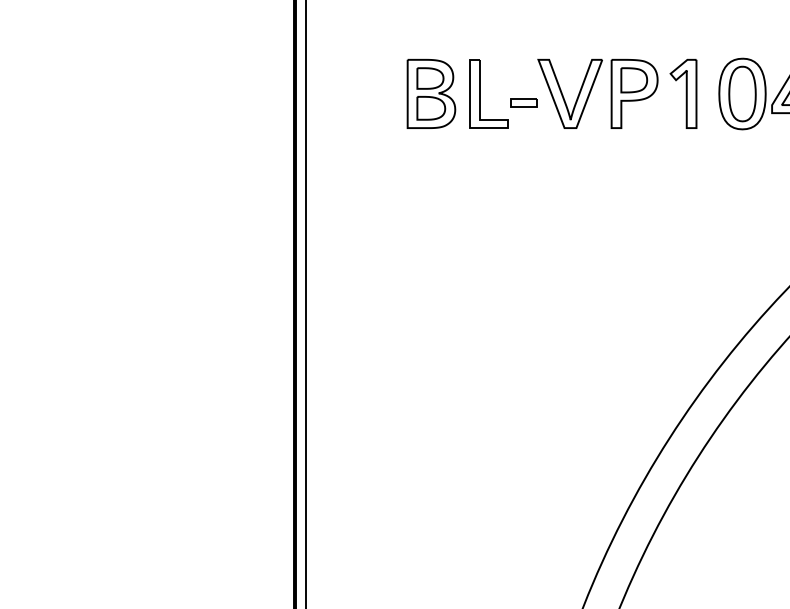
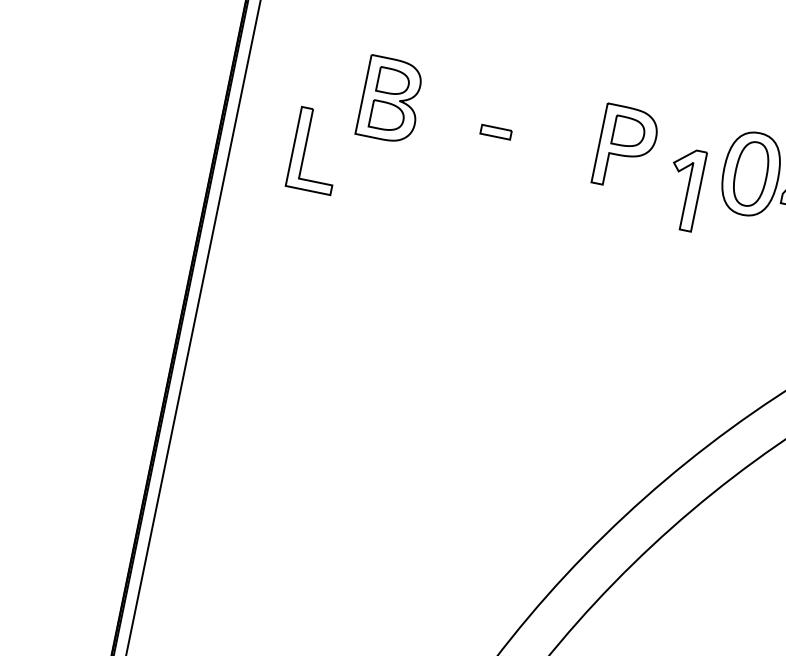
part: (480, 93) -> (306, 148), moved
part: (683, 93) -> (684, 188), moved
part: (563, 94) -> (543, 132), removed

